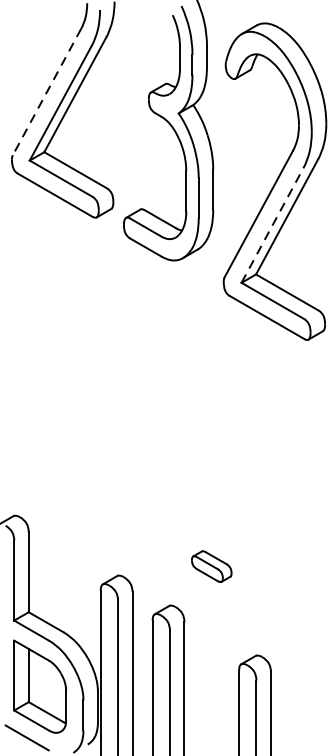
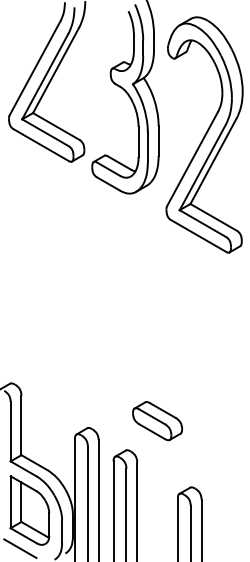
line: (46, 92) -> (34, 68), dashed -> solid
line: (272, 225) -> (202, 167), dashed -> solid
part: (211, 566) -> (157, 421), size x1.67

